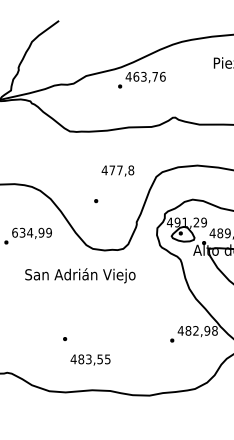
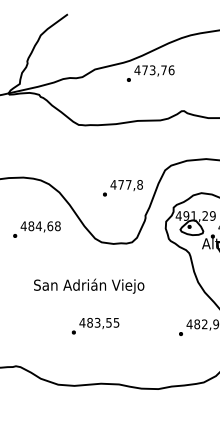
text: (136, 76) -> (145, 69), 463,76 -> 473,76
text: (117, 170) -> (126, 184), moved
text: (31, 232) -> (40, 225), 634,99 -> 484,68
text: (80, 275) -> (89, 285), moved
text: (90, 359) -> (99, 322), moved

